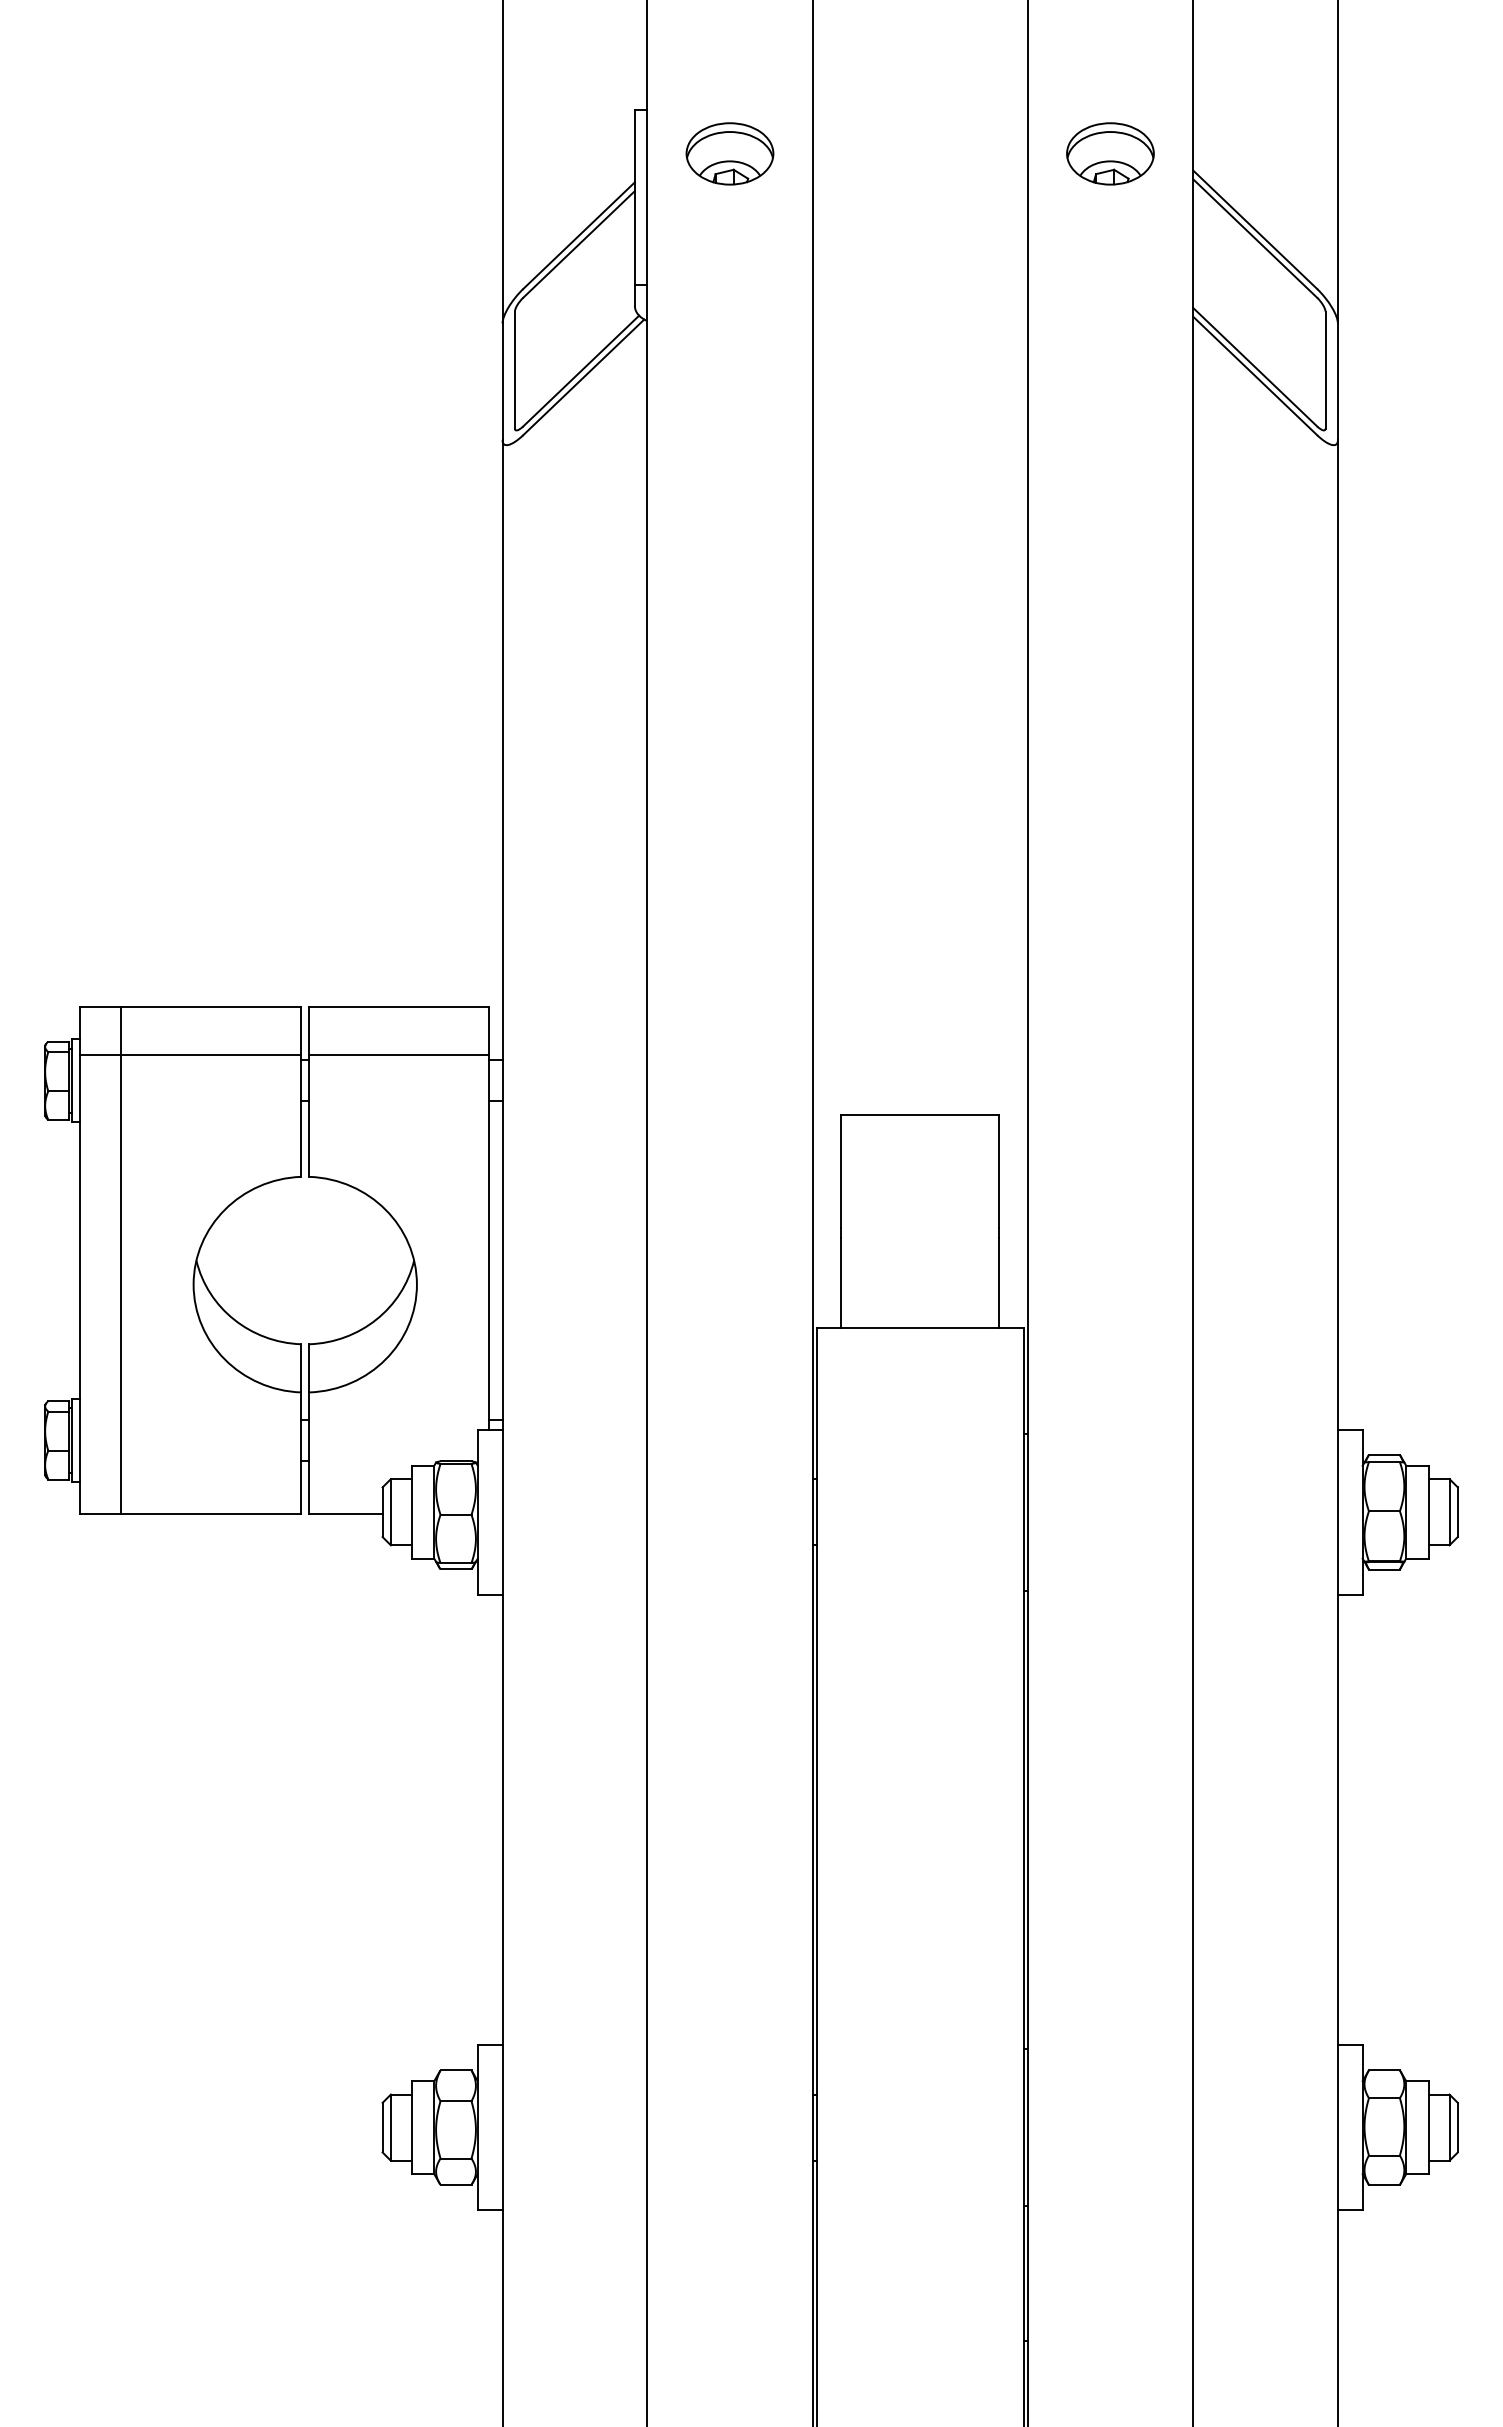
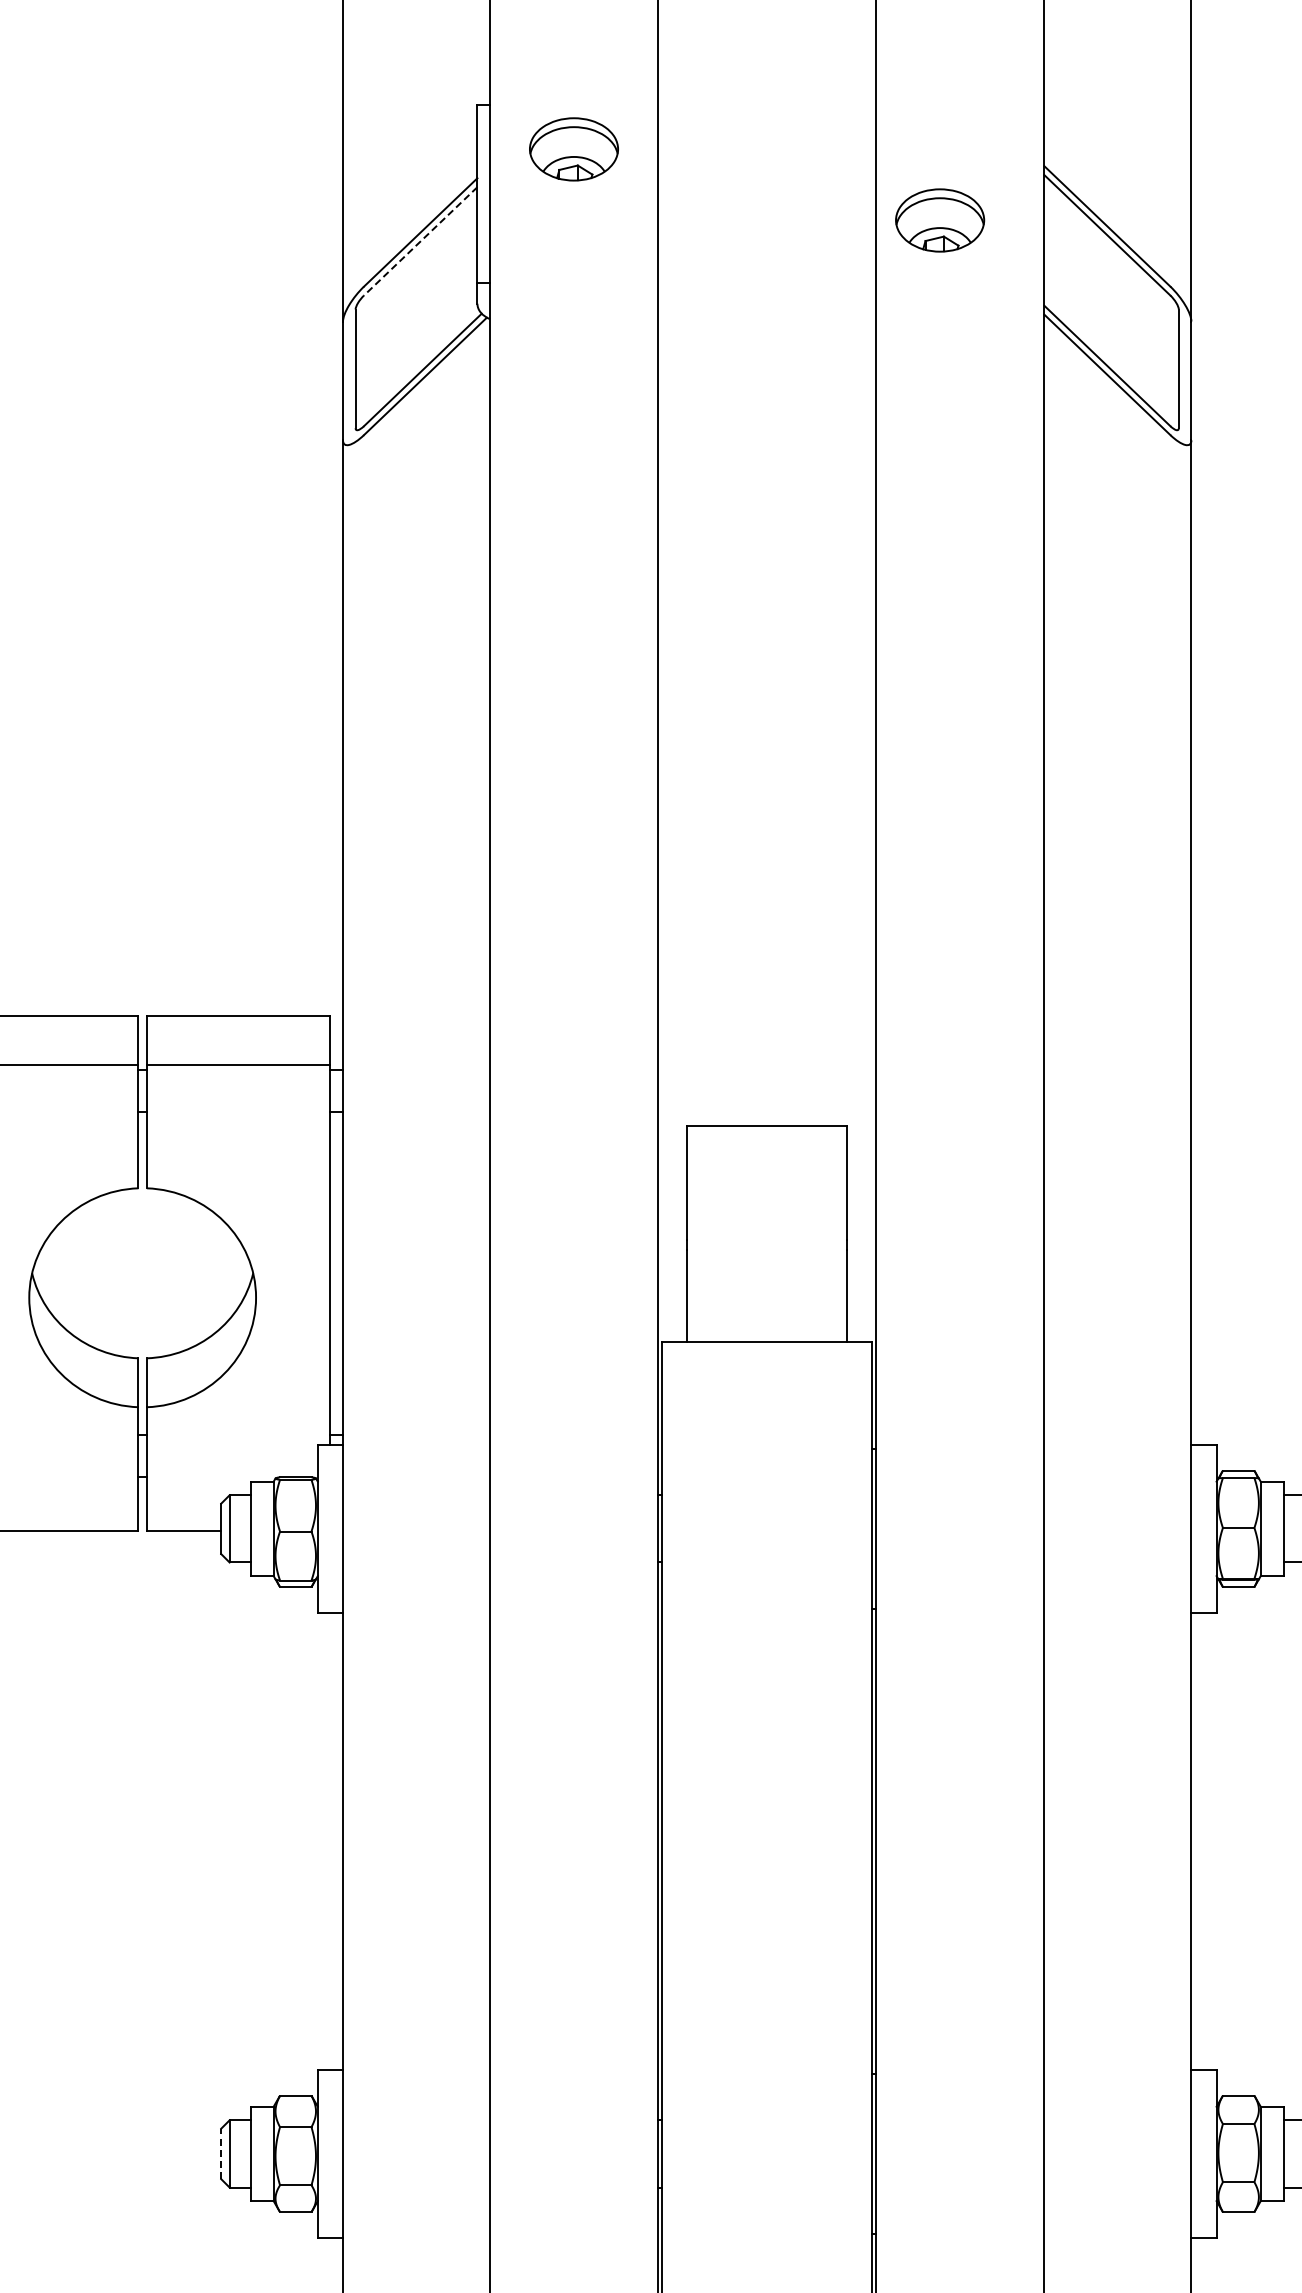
part: (1110, 153) -> (940, 220), moved
line: (578, 244) -> (420, 241), solid -> dashed
line: (382, 2127) -> (221, 2153), solid -> dashed

